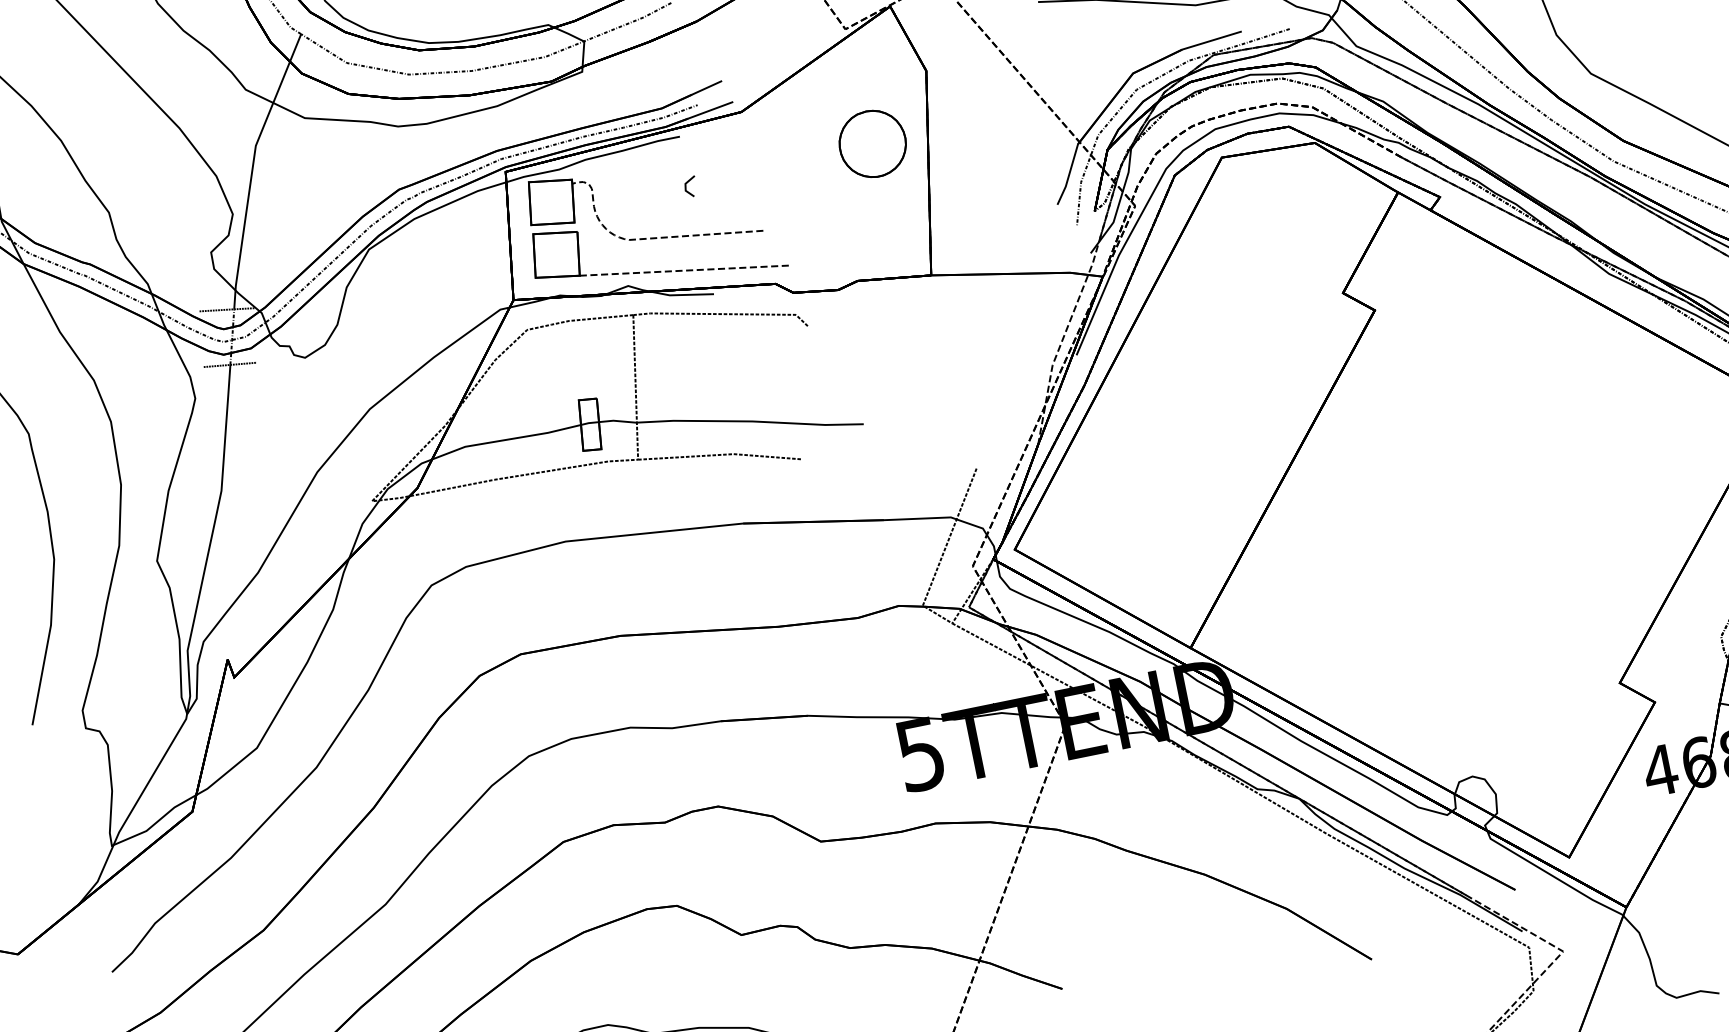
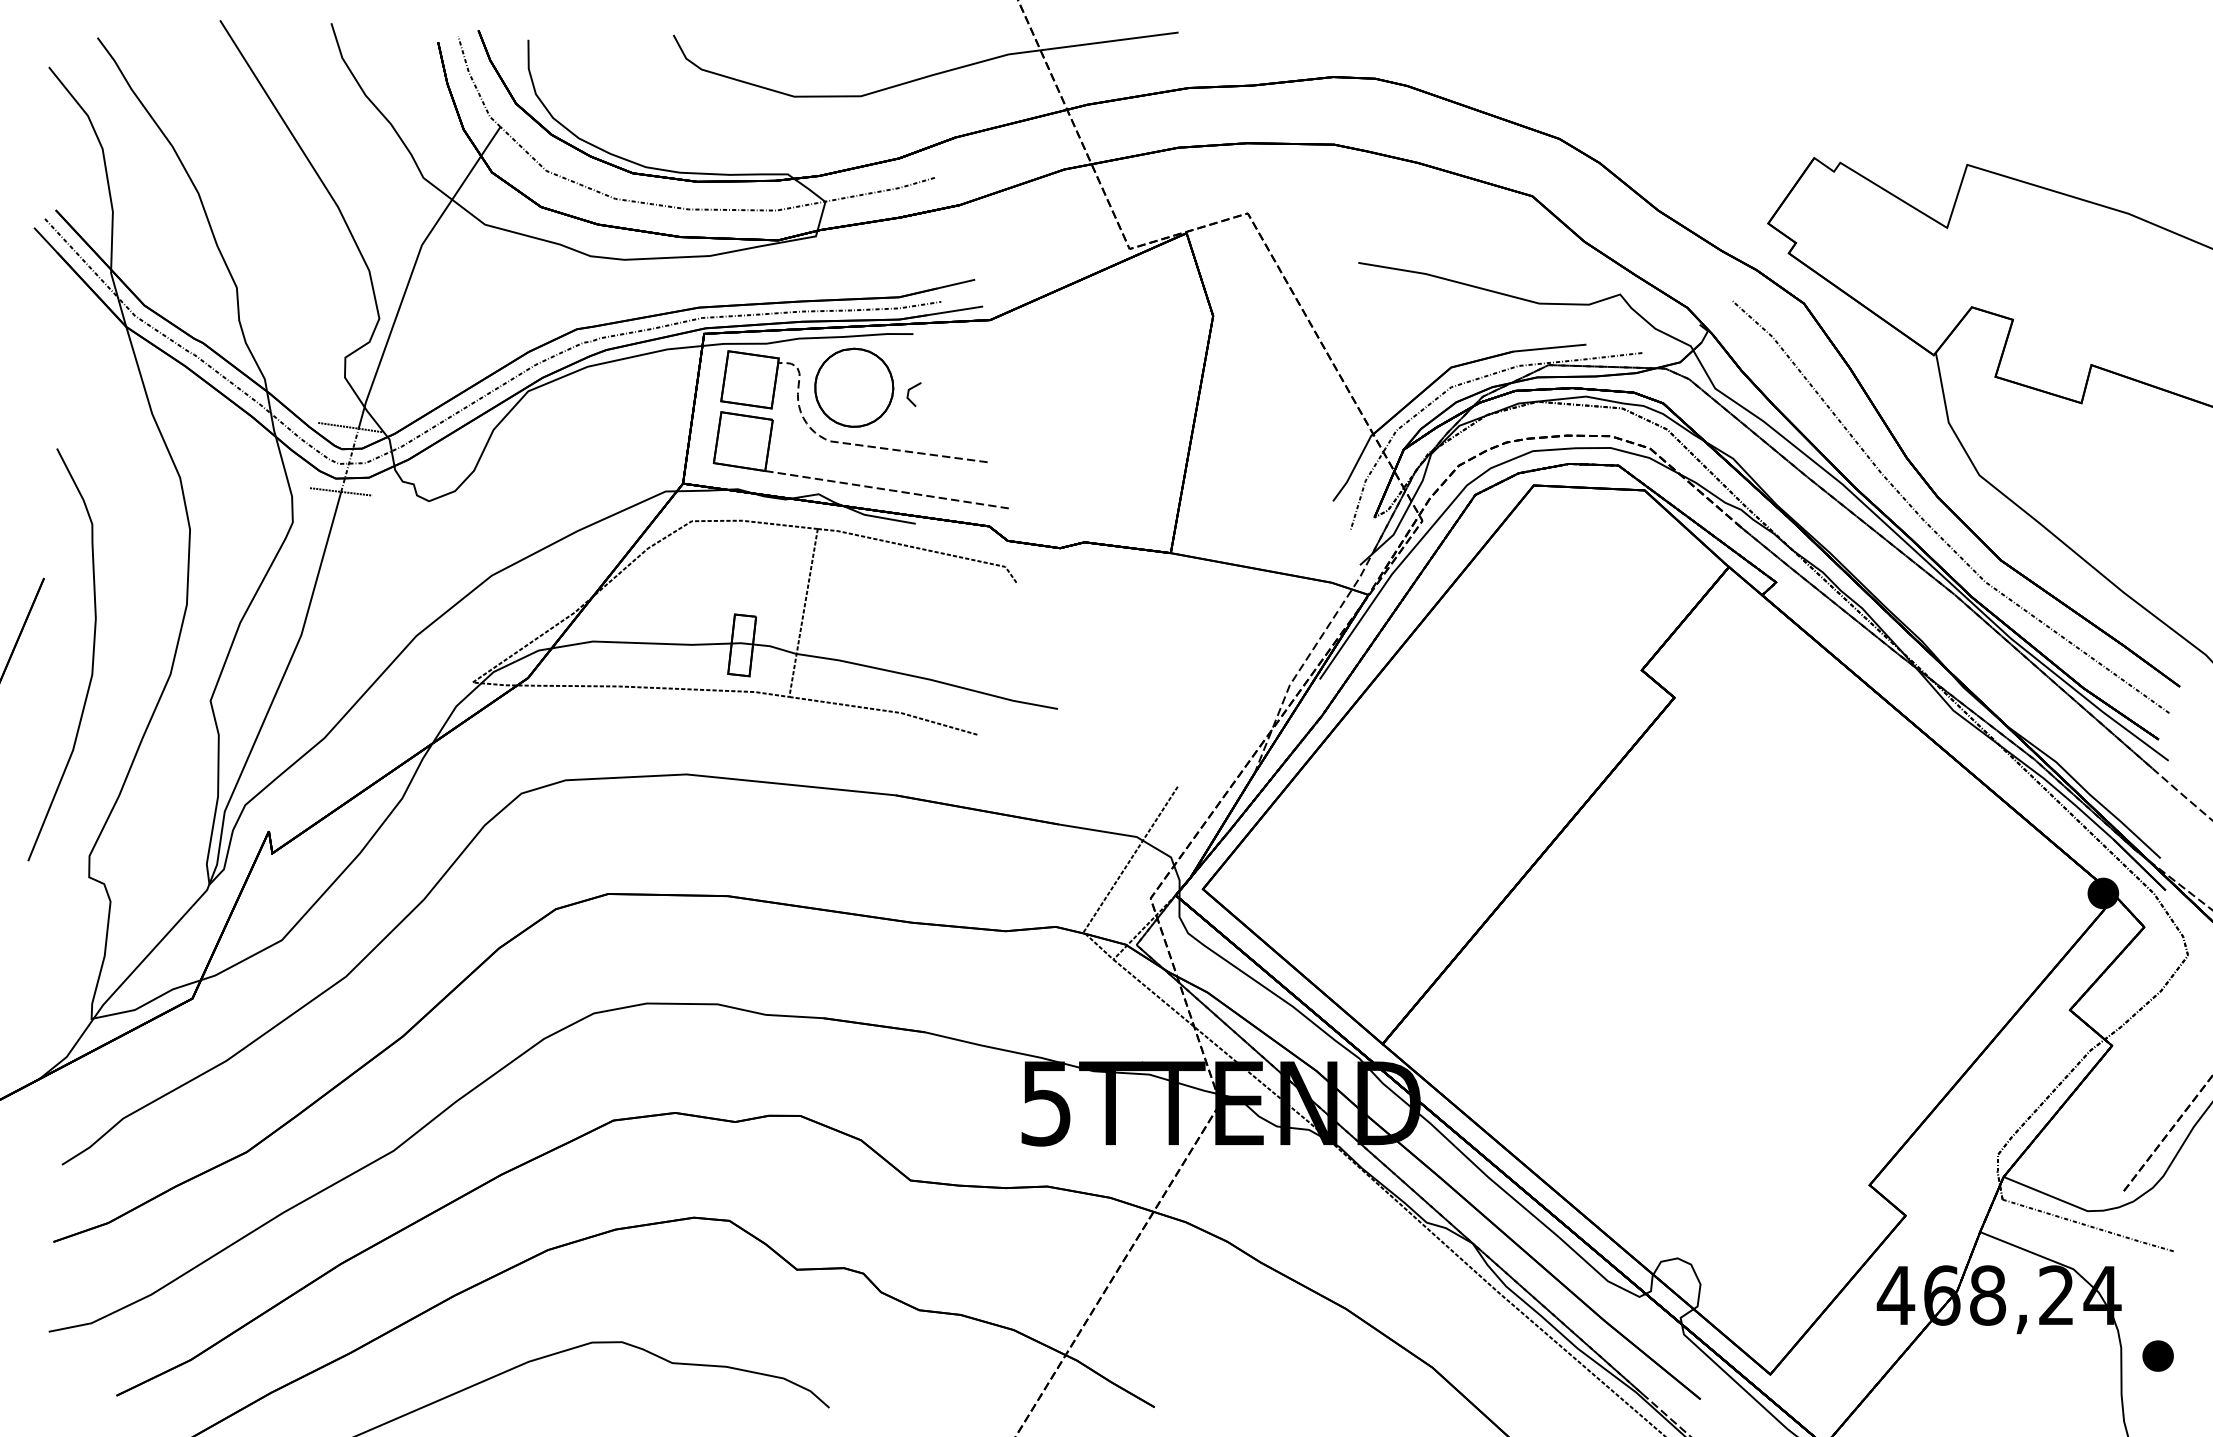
part: (872, 143) -> (854, 387), moved

